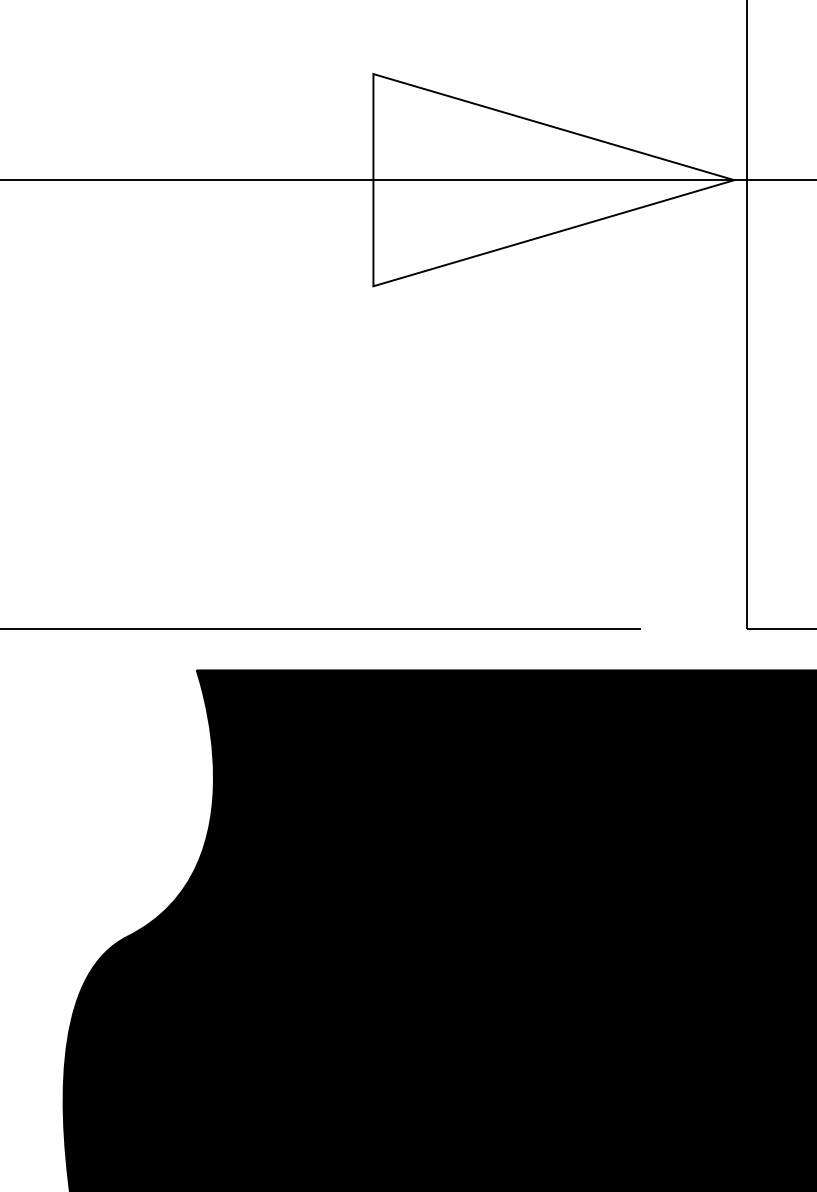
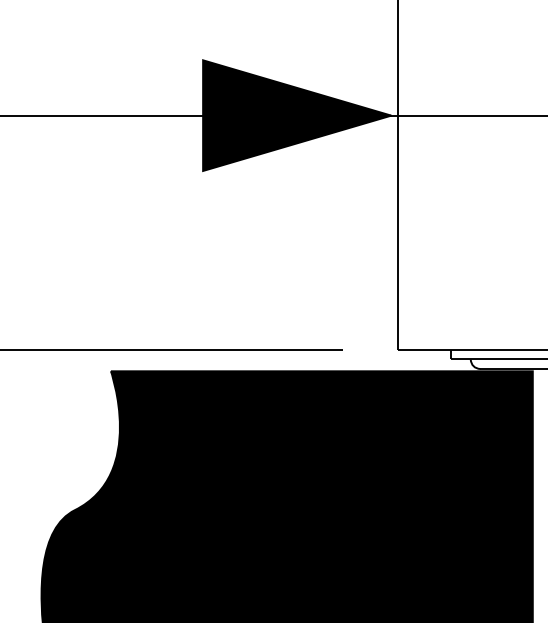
fill: (554, 179) -> (297, 115), added

